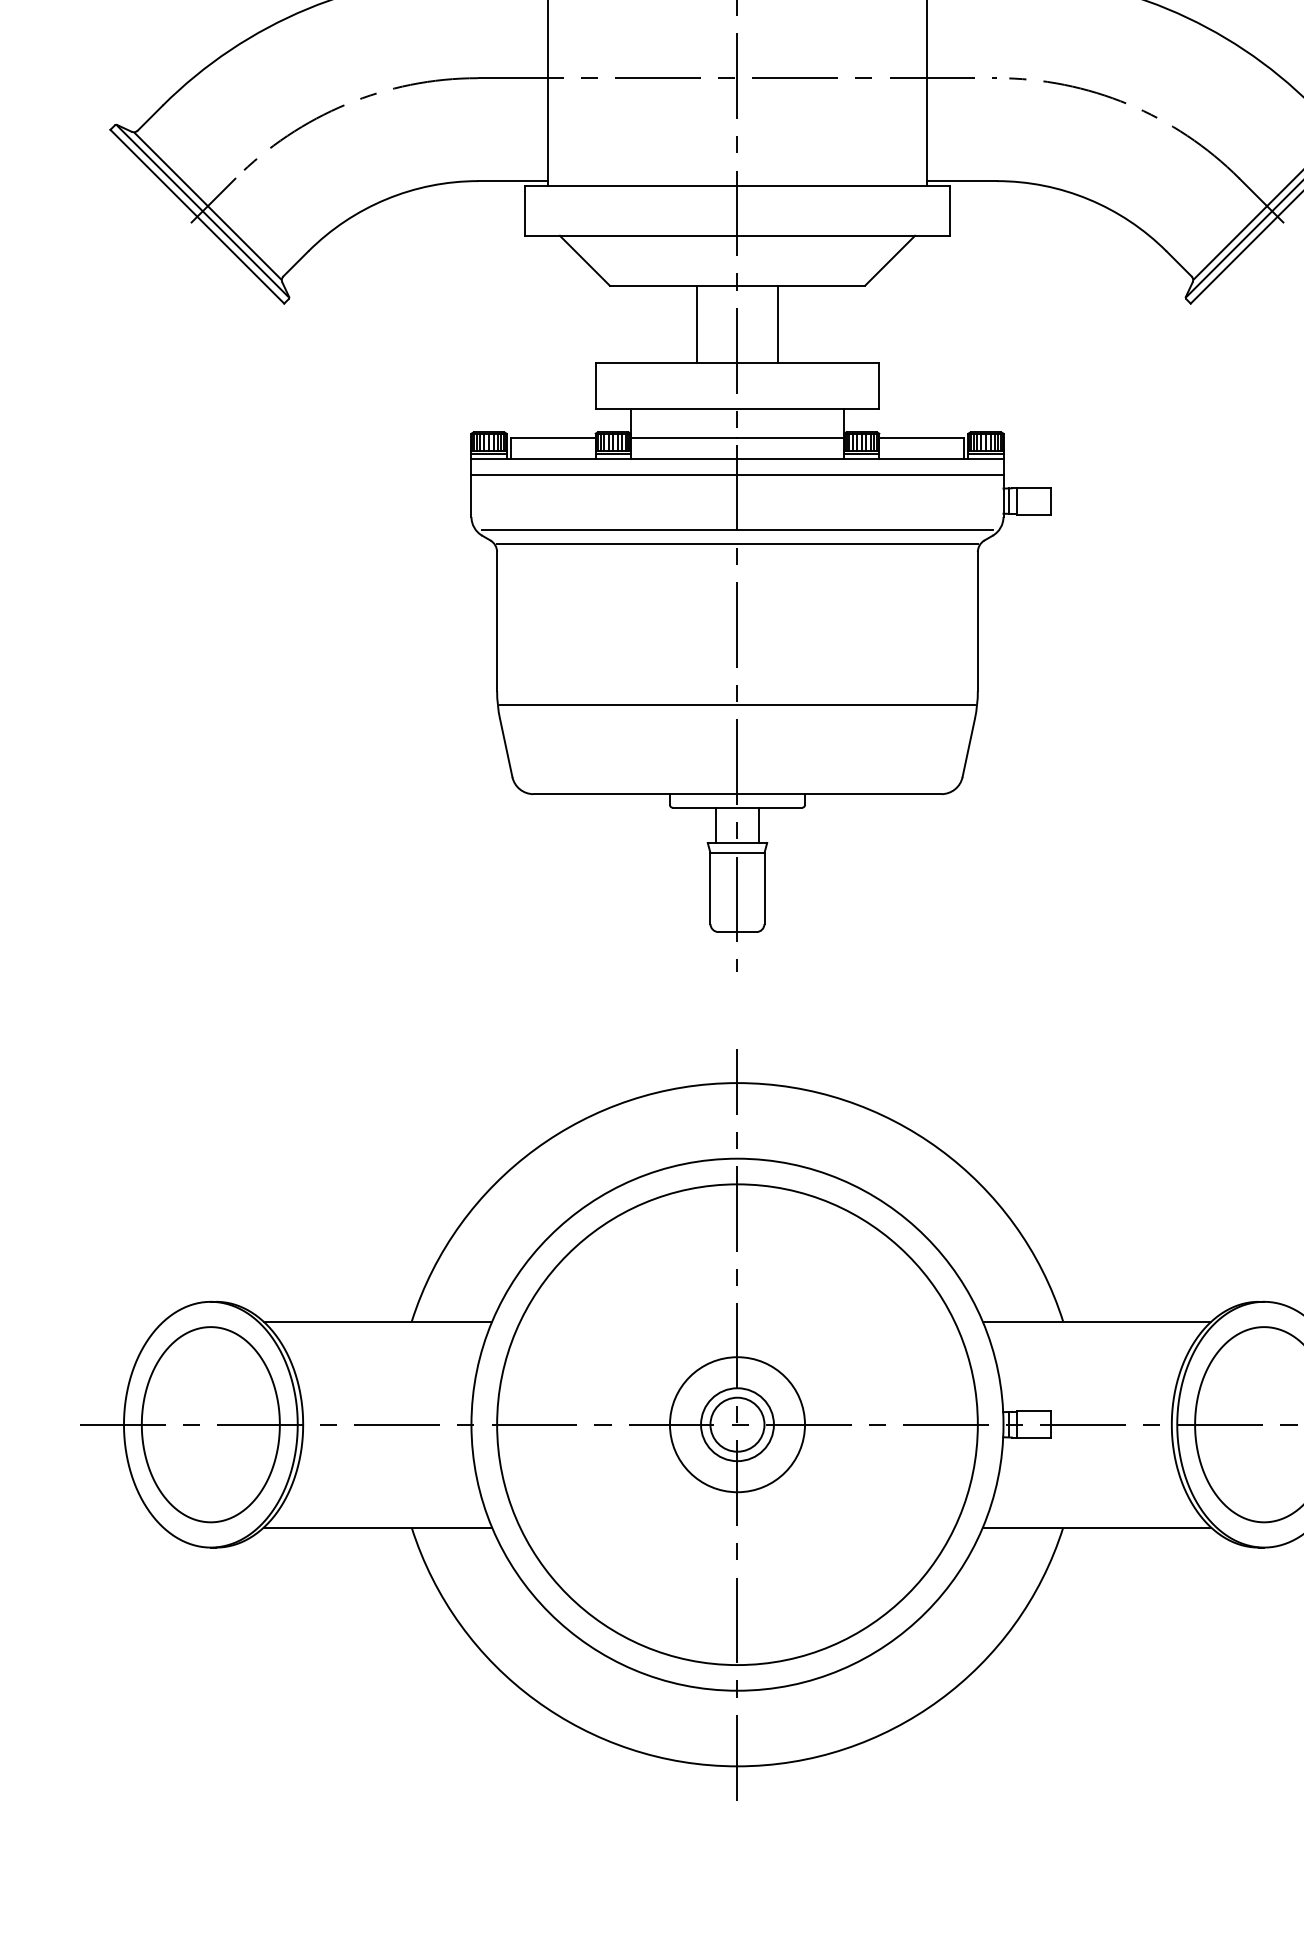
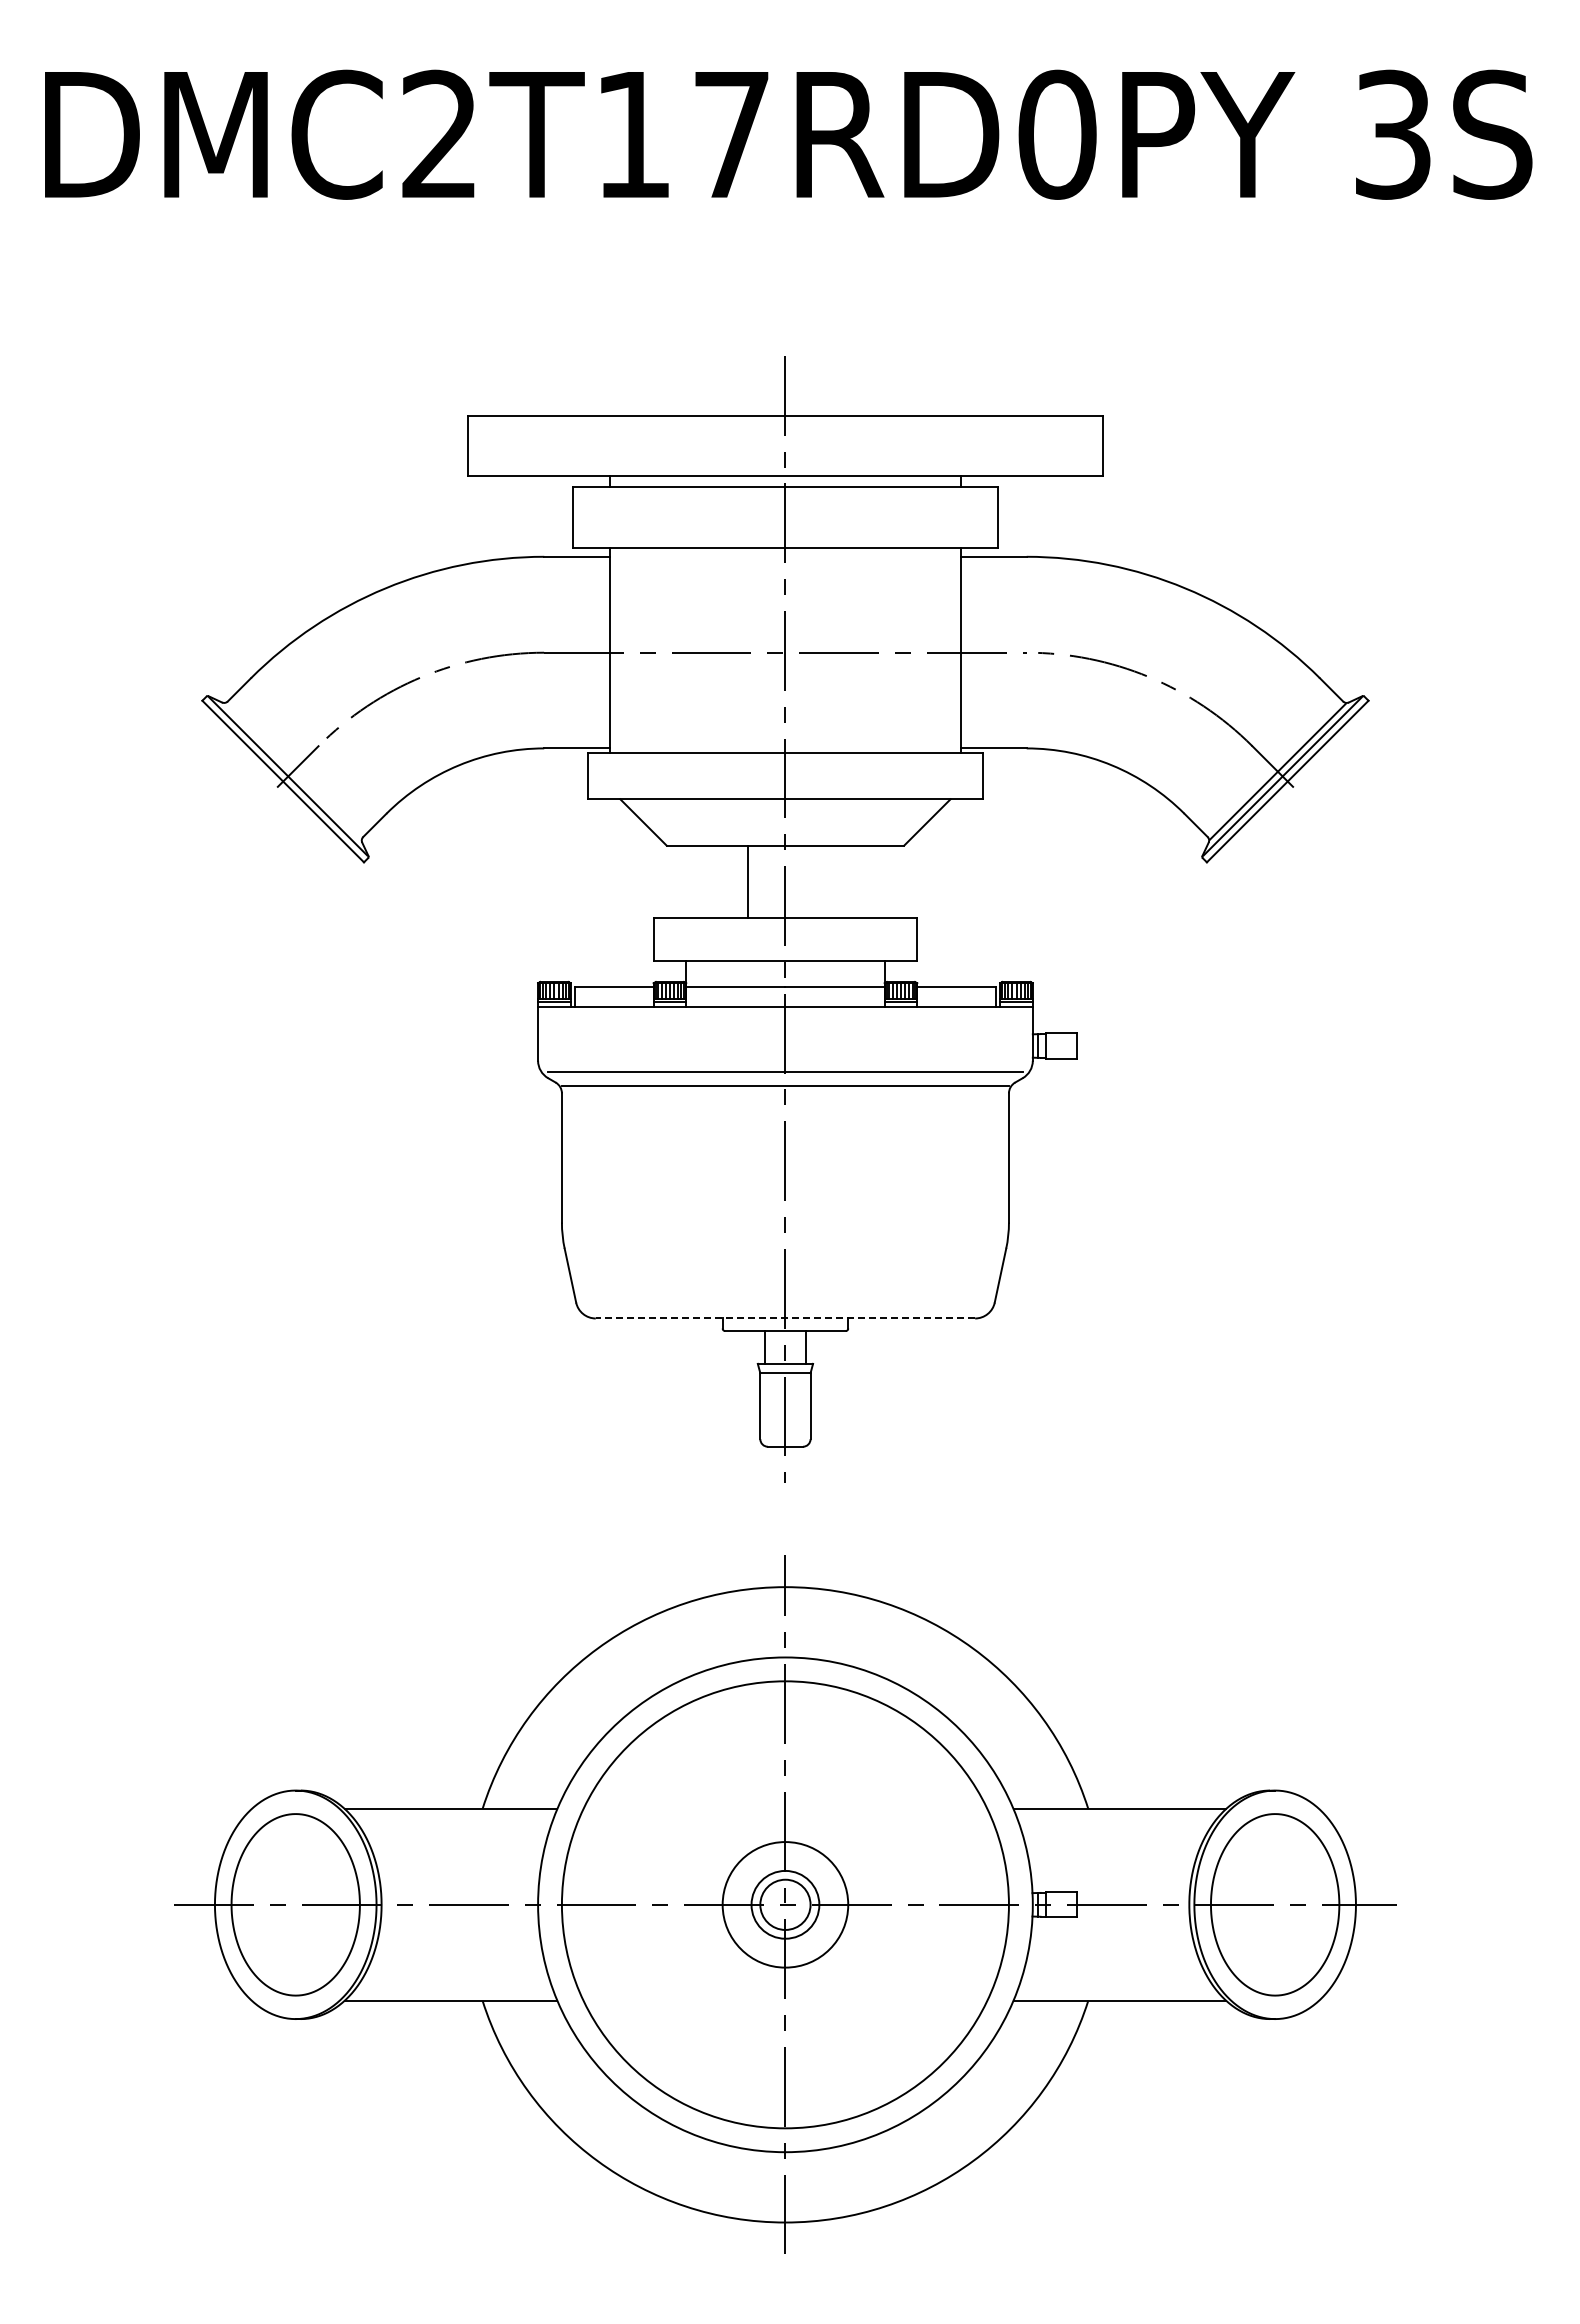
line: (207, 205) -> (292, 771), removed
line: (778, 324) -> (823, 881), removed
line: (737, 475) -> (785, 1022), removed
line: (737, 704) -> (785, 1235), removed
line: (737, 794) -> (785, 1318), solid -> dashed

